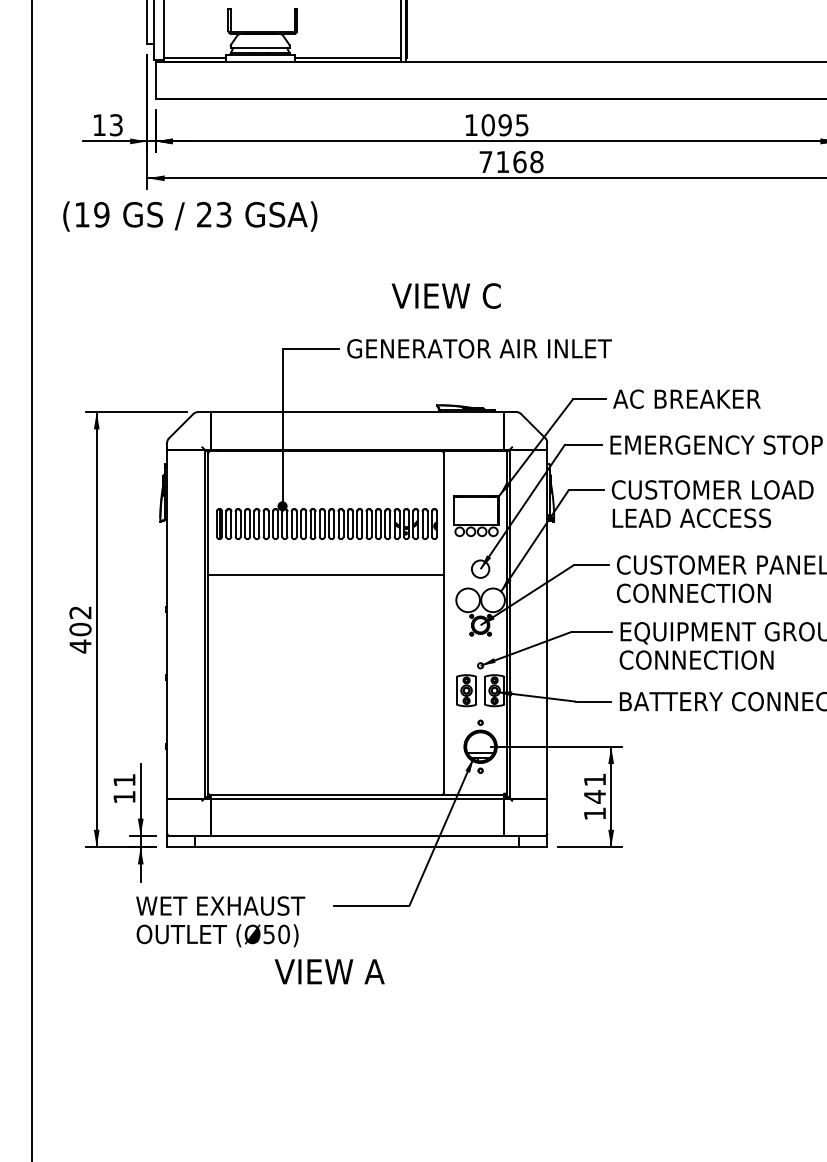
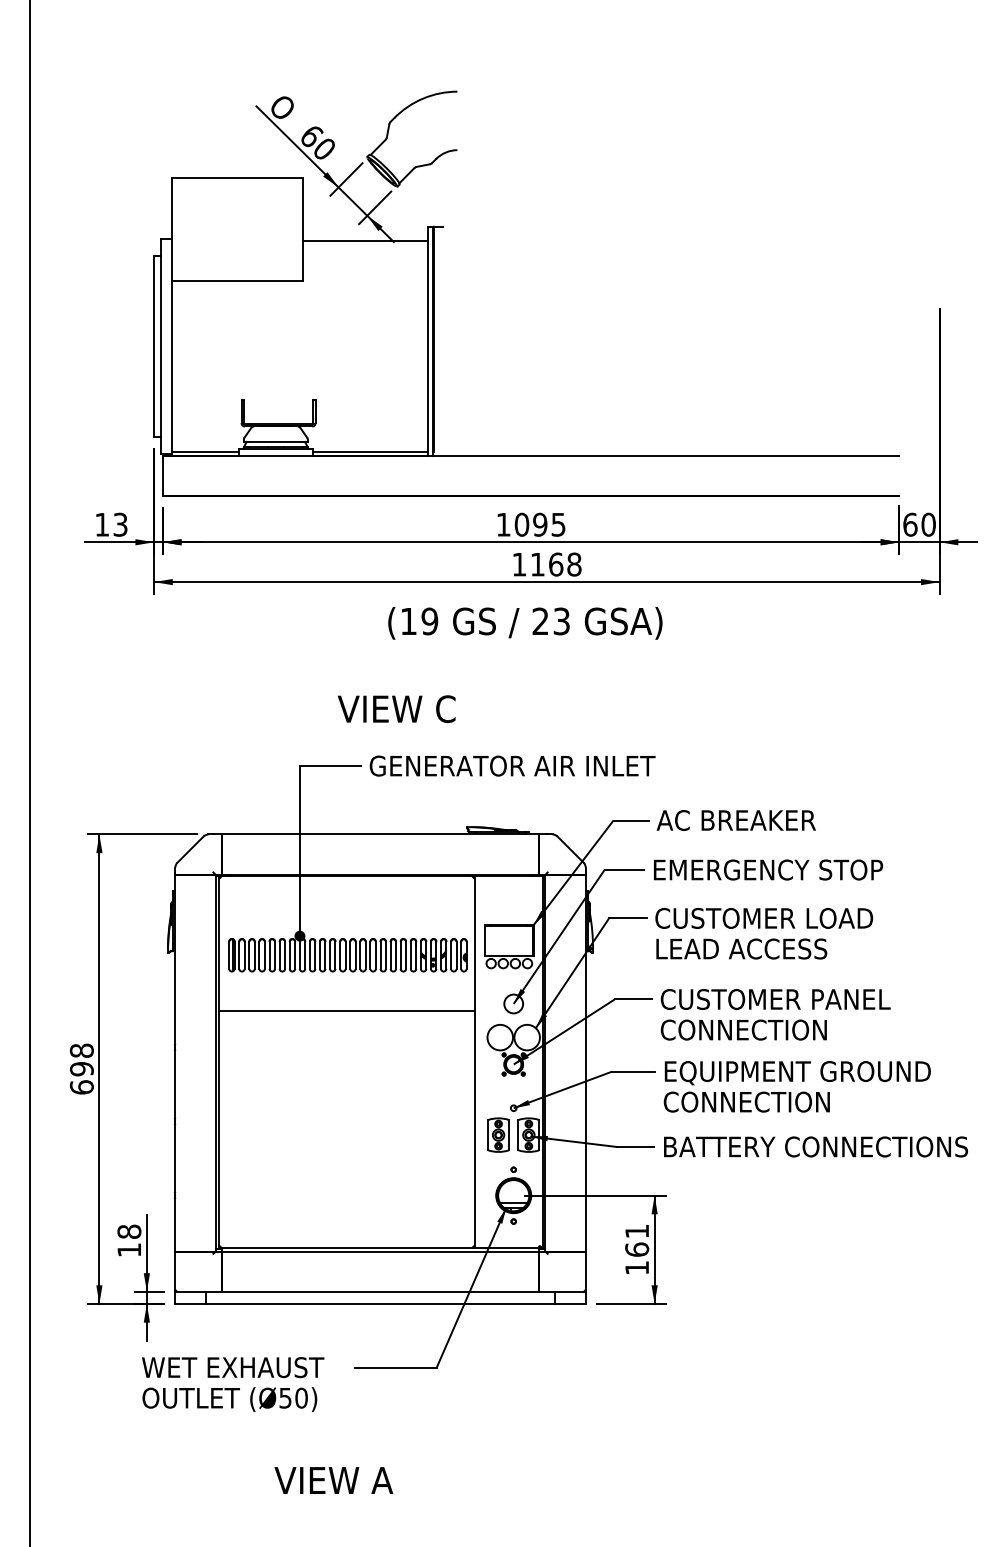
text: (485, 162) -> (519, 564), 7168 -> 1168
text: (190, 216) -> (525, 623), moved
text: (446, 296) -> (396, 709), moved
text: (80, 629) -> (81, 1069), 402 -> 698
text: (124, 779) -> (129, 1231), 11 -> 18
text: (595, 796) -> (637, 1249), 141 -> 161
text: (329, 971) -> (333, 1480), moved

